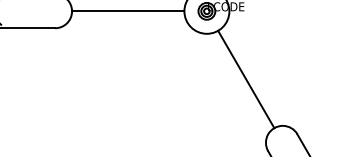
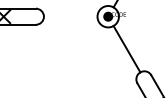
line: (127, 10) -> (70, 16), removed

